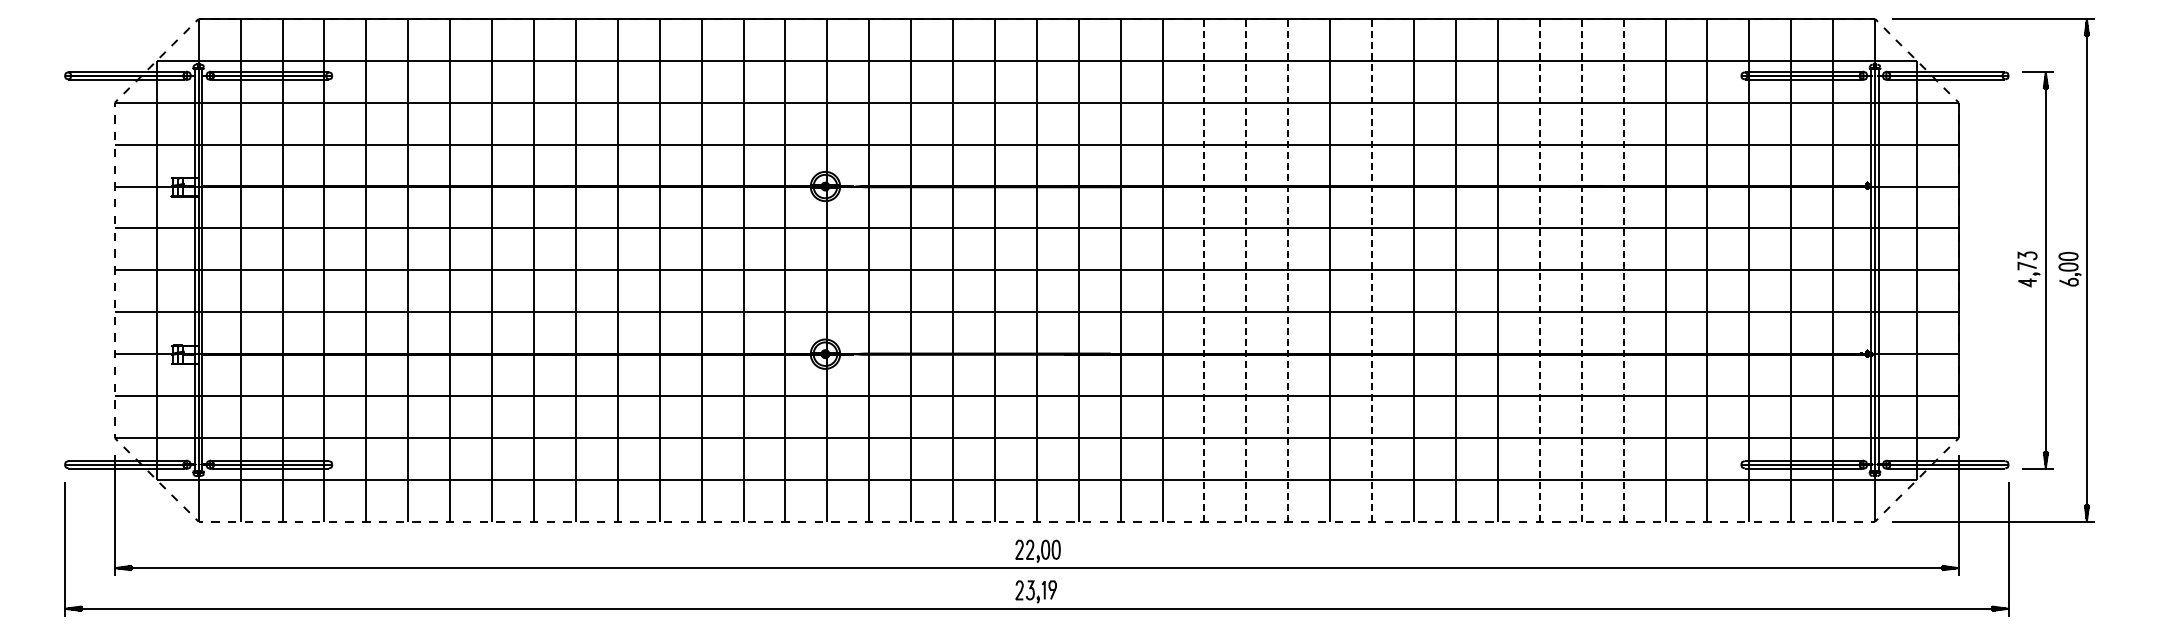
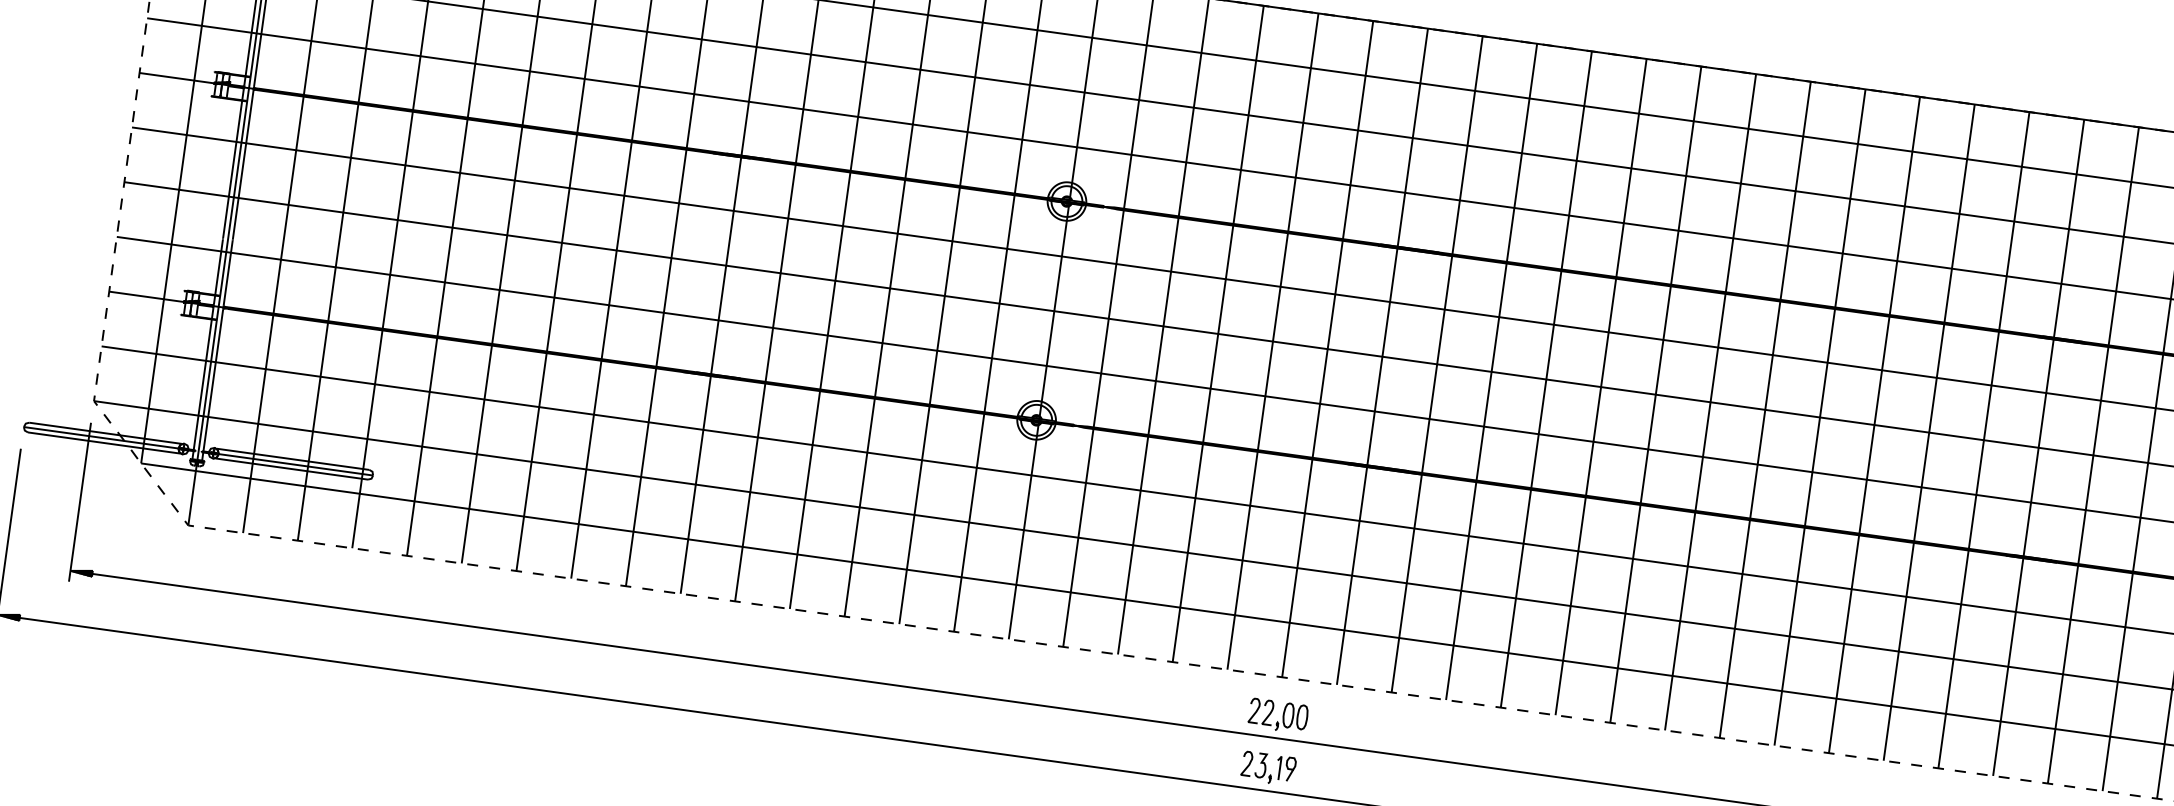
line: (1204, 269) -> (1546, 378), dashed -> solid
line: (1246, 269) -> (1601, 386), dashed -> solid
line: (1288, 269) -> (1656, 393), dashed -> solid
line: (1372, 269) -> (1765, 408), dashed -> solid
line: (1539, 269) -> (1983, 439), dashed -> solid
line: (1581, 269) -> (2038, 446), dashed -> solid
line: (1623, 269) -> (2093, 454), dashed -> solid

